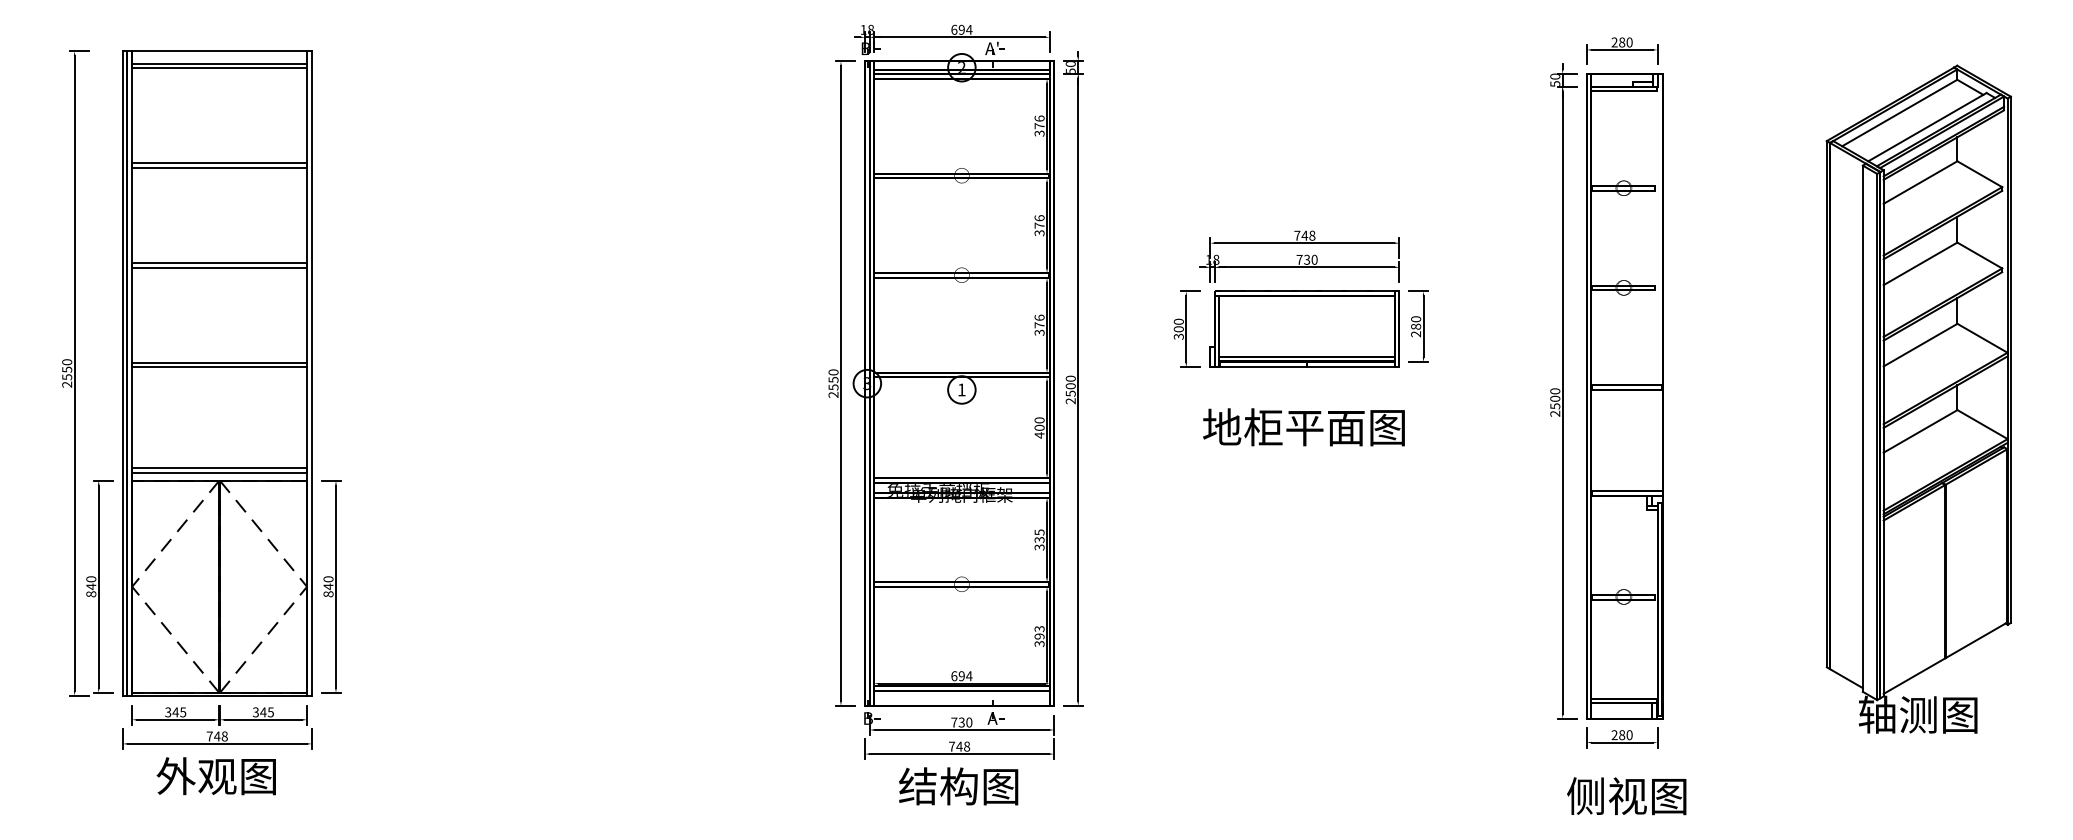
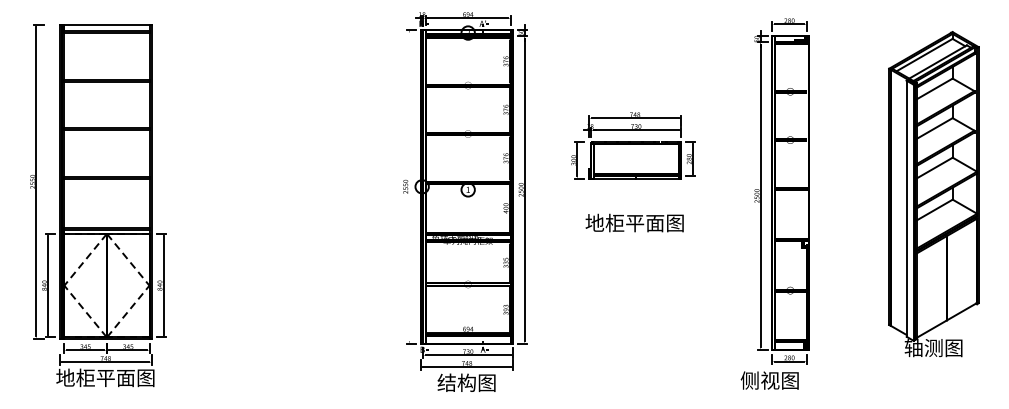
line: (841, 383) -> (409, 186), removed
text: (1303, 426) -> (634, 222), moved
text: (216, 775) -> (105, 377), 外观图 -> 地柜平面图
text: (1626, 796) -> (769, 380), moved

